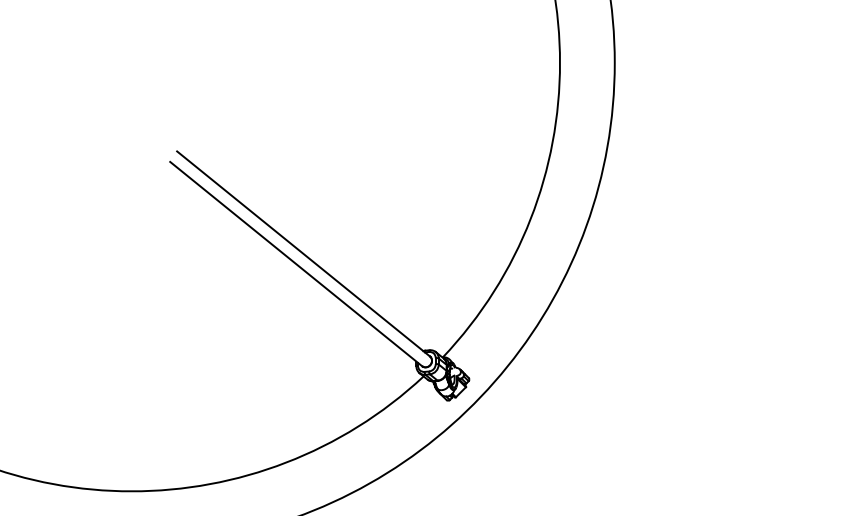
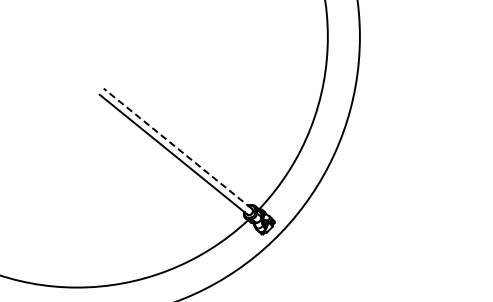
line: (303, 253) -> (177, 148), solid -> dashed

